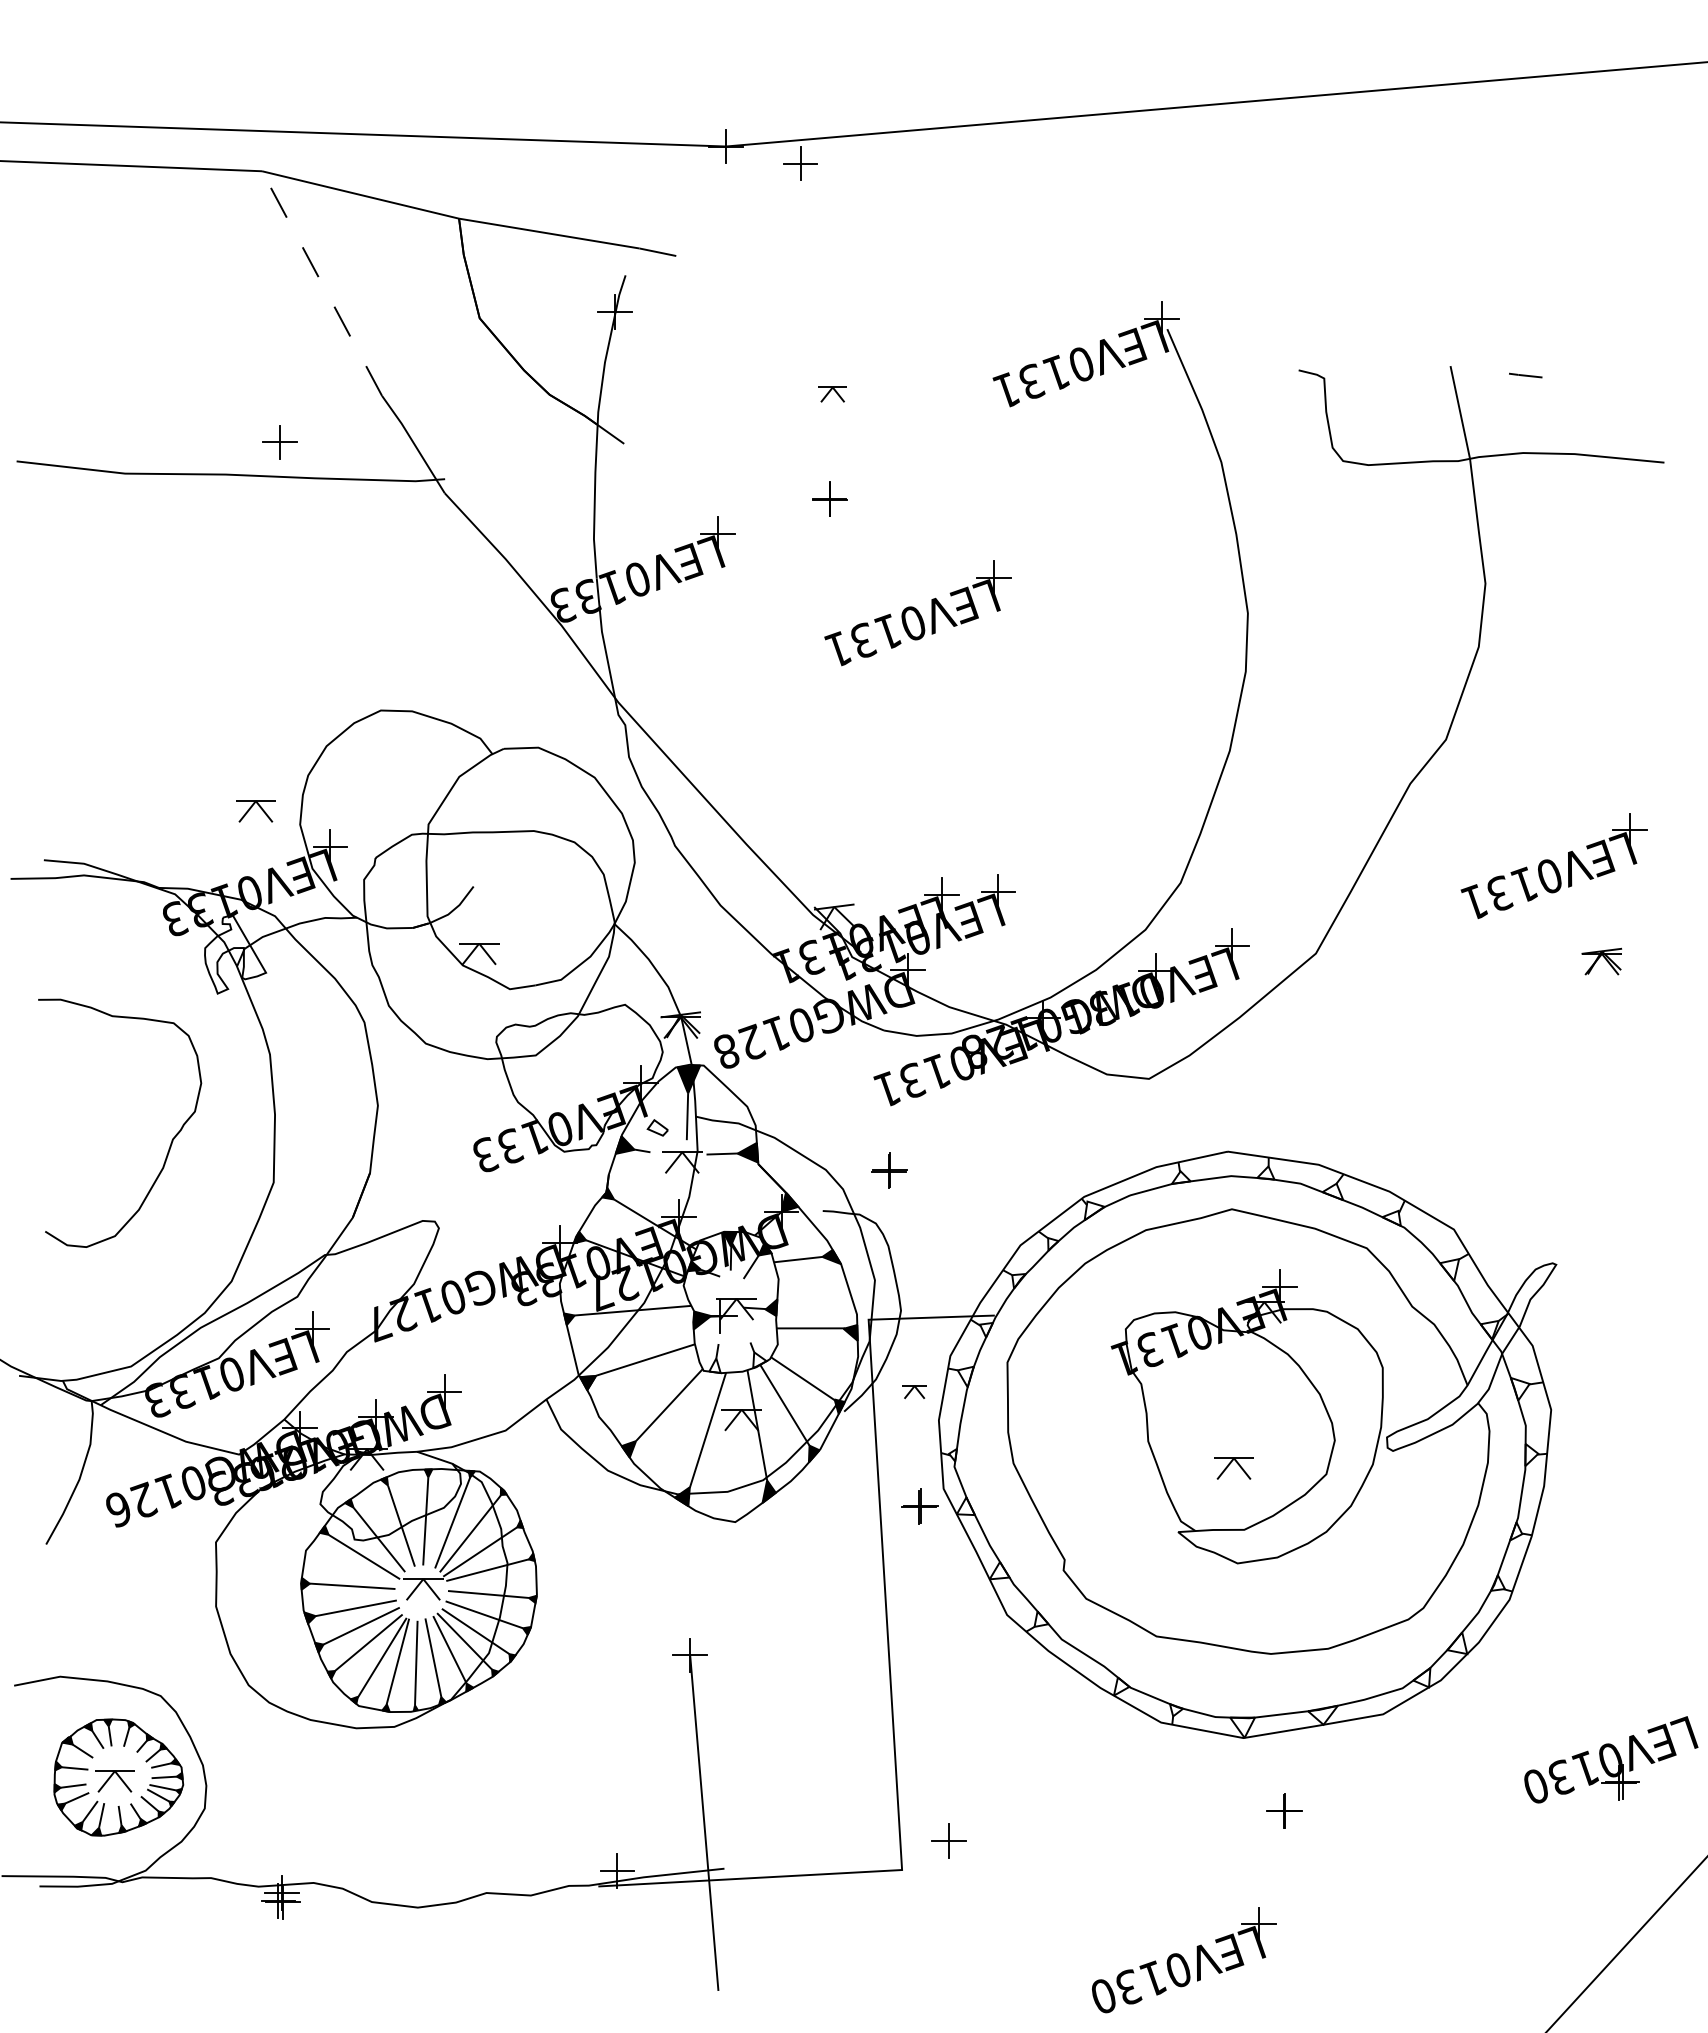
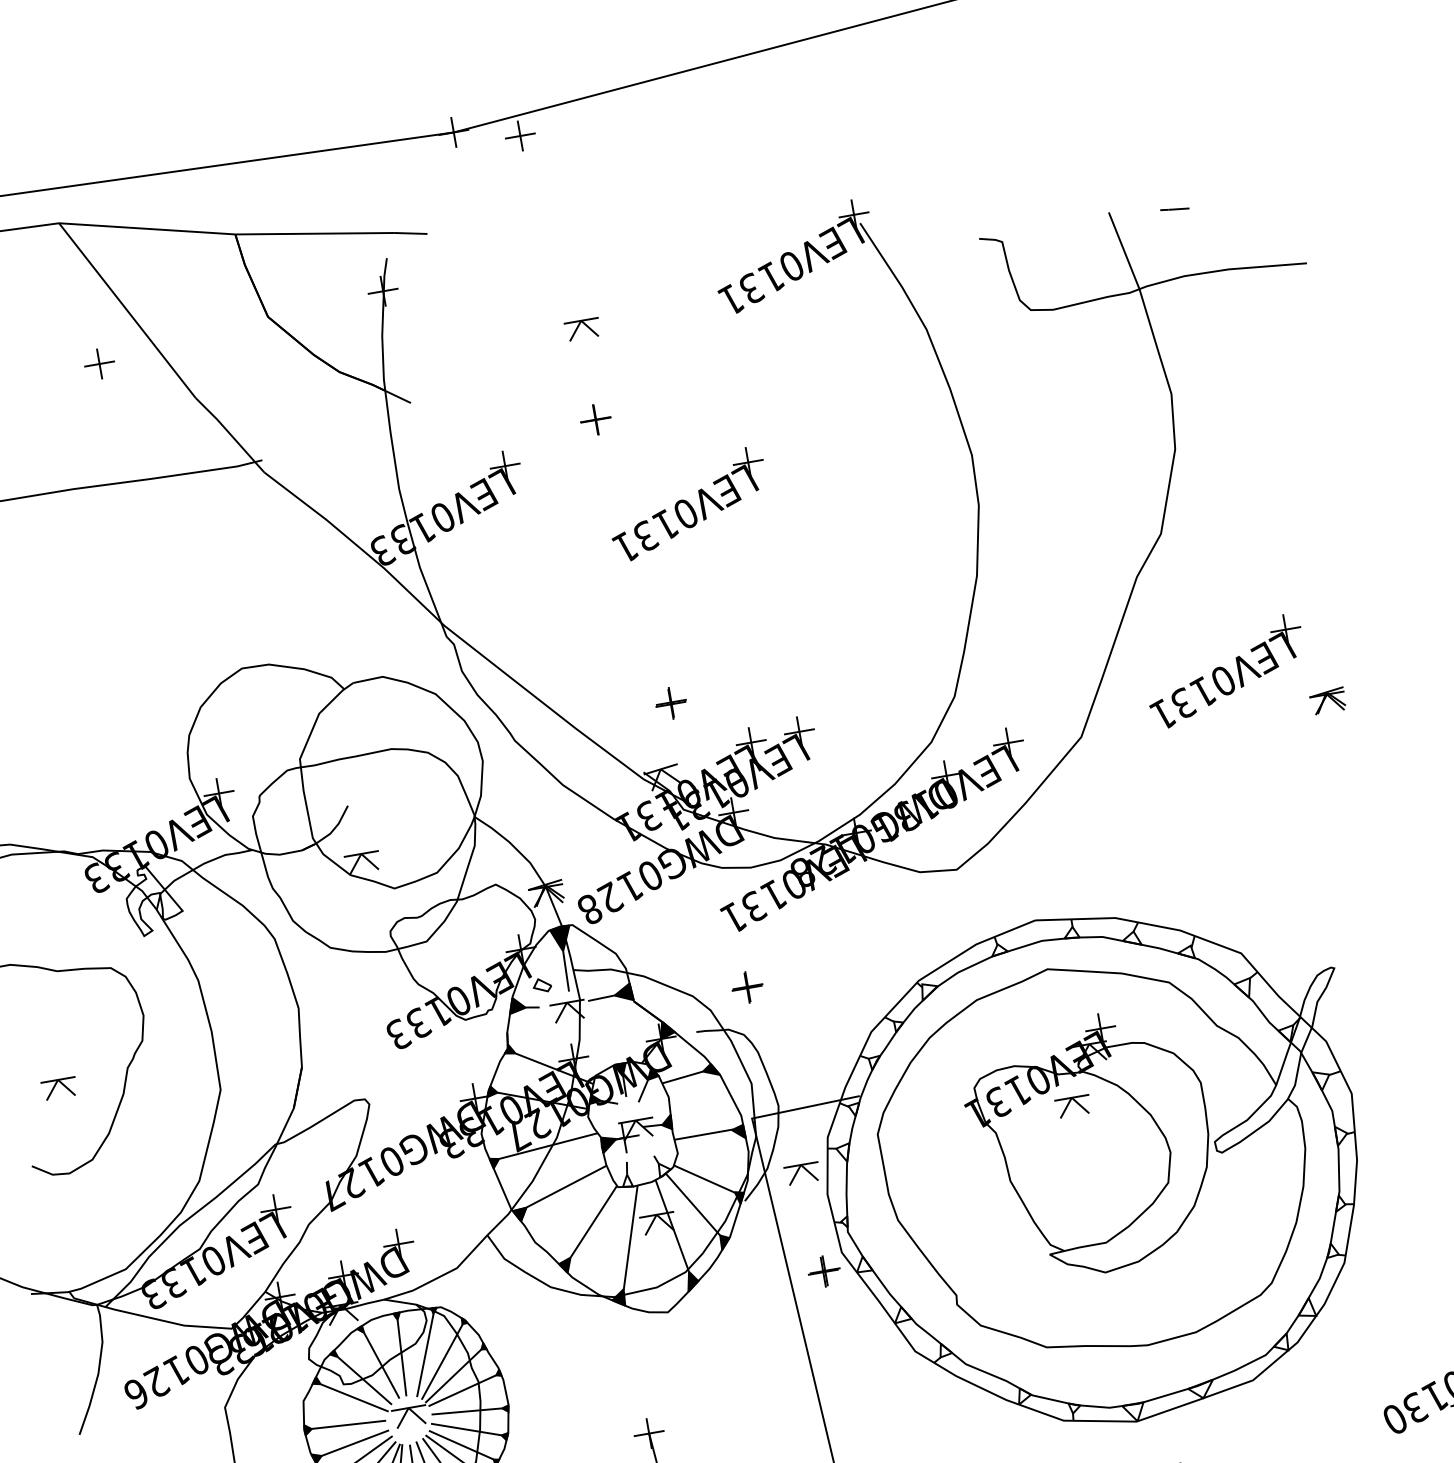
line: (321, 283) -> (126, 310), dashed -> solid
part: (832, 394) -> (582, 329), size x1.43
part: (279, 442) -> (99, 364), moved
part: (255, 811) -> (59, 1088), moved
part: (858, 834) -> (670, 703), added
part: (1553, 865) -> (1225, 671), moved
part: (914, 1392) -> (802, 1174), size x1.67
part: (1233, 1468) -> (1072, 1106), moved

